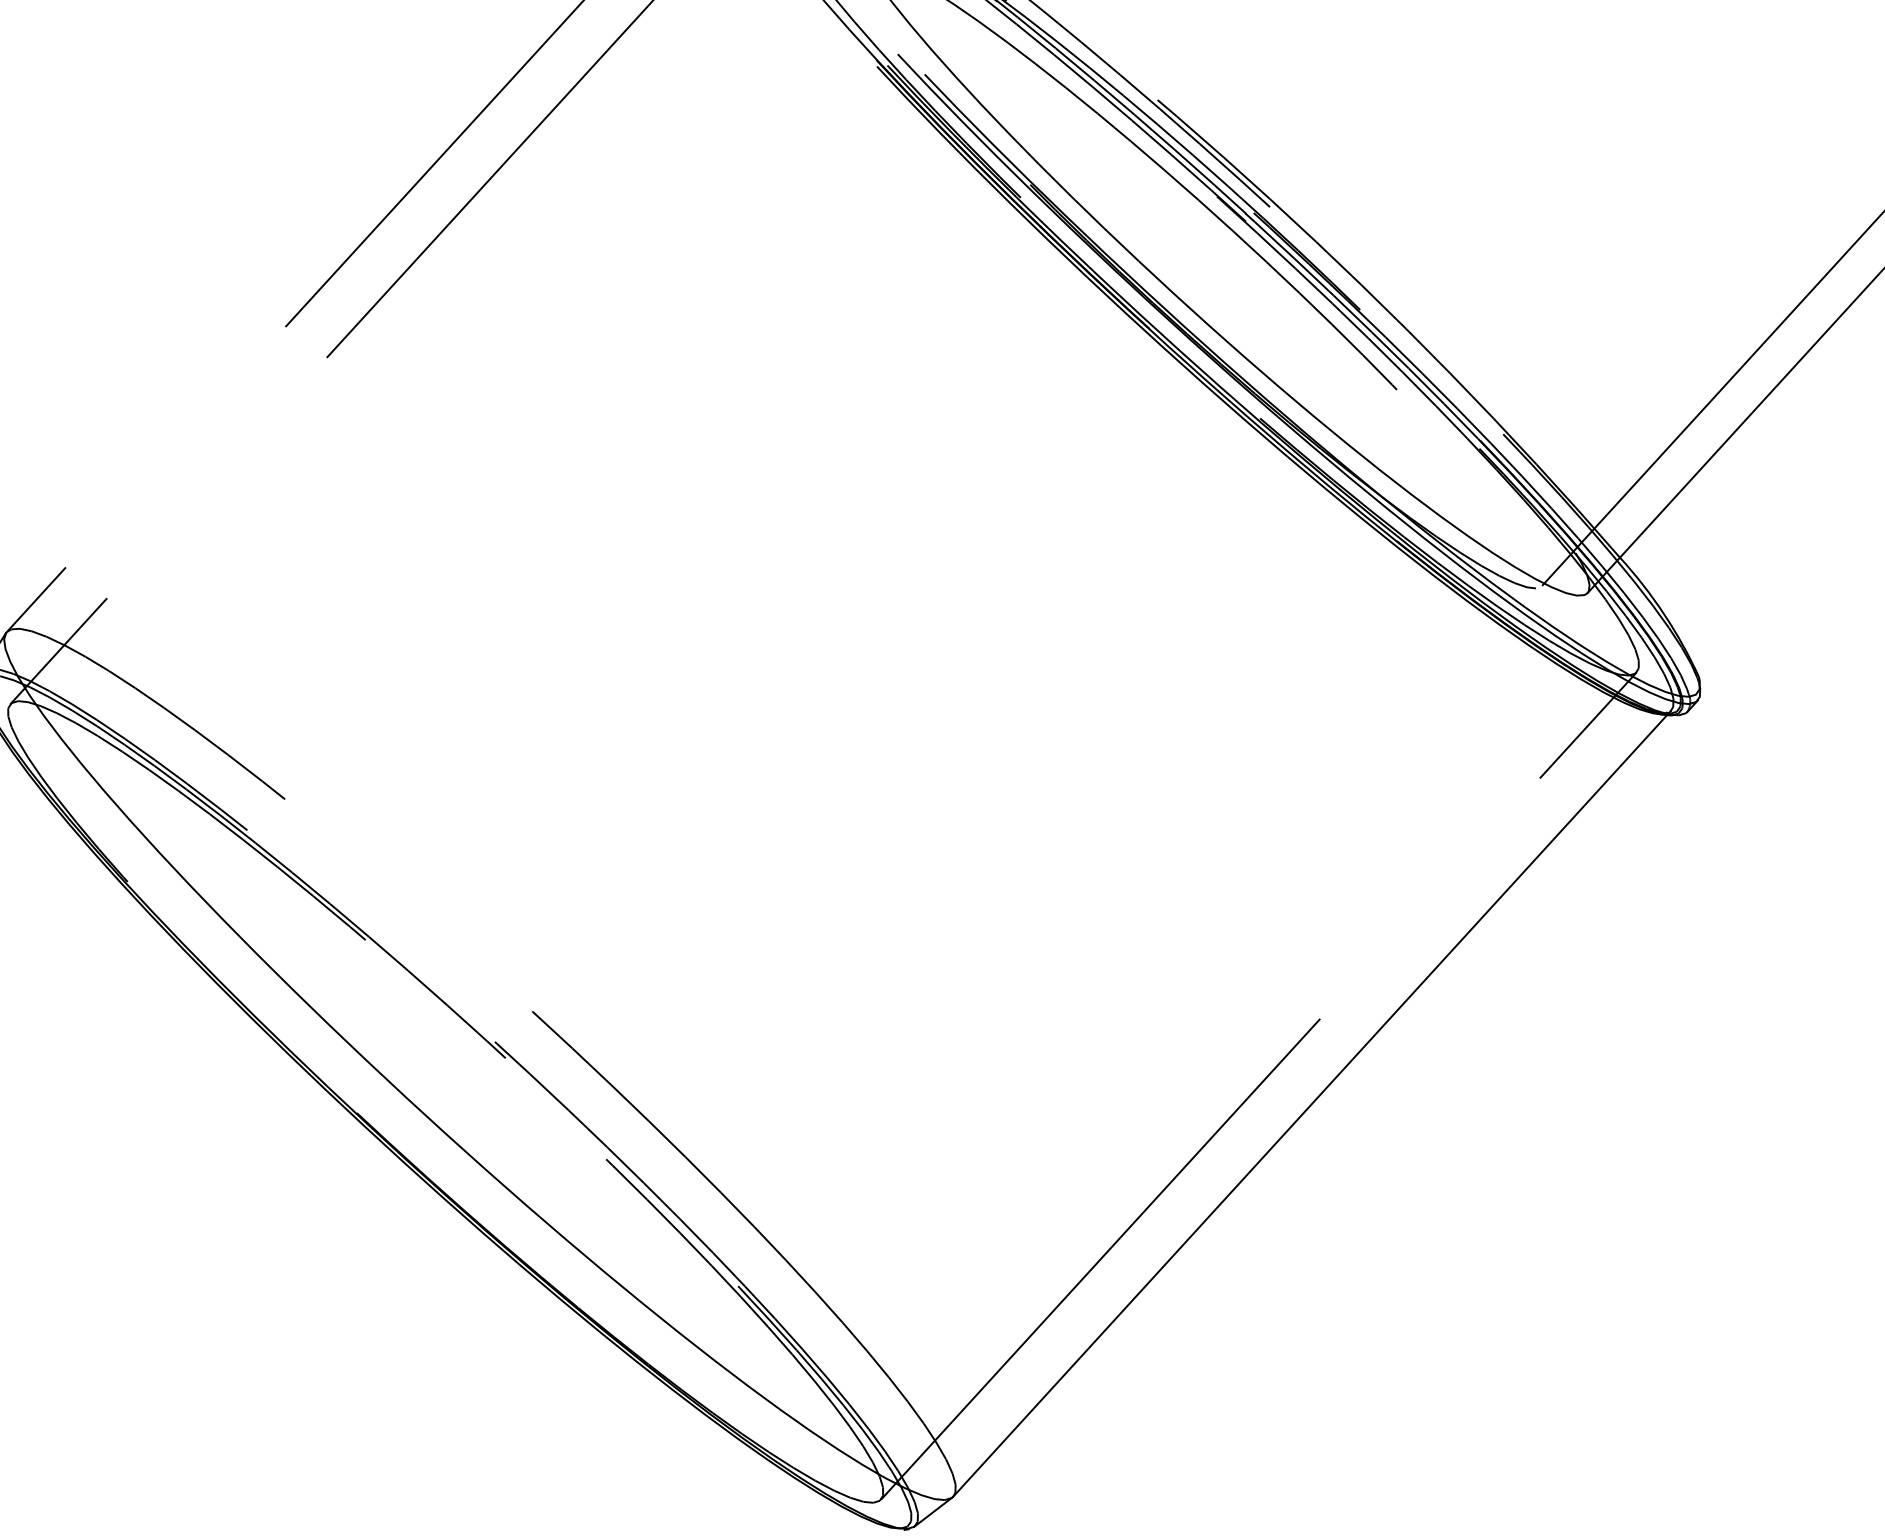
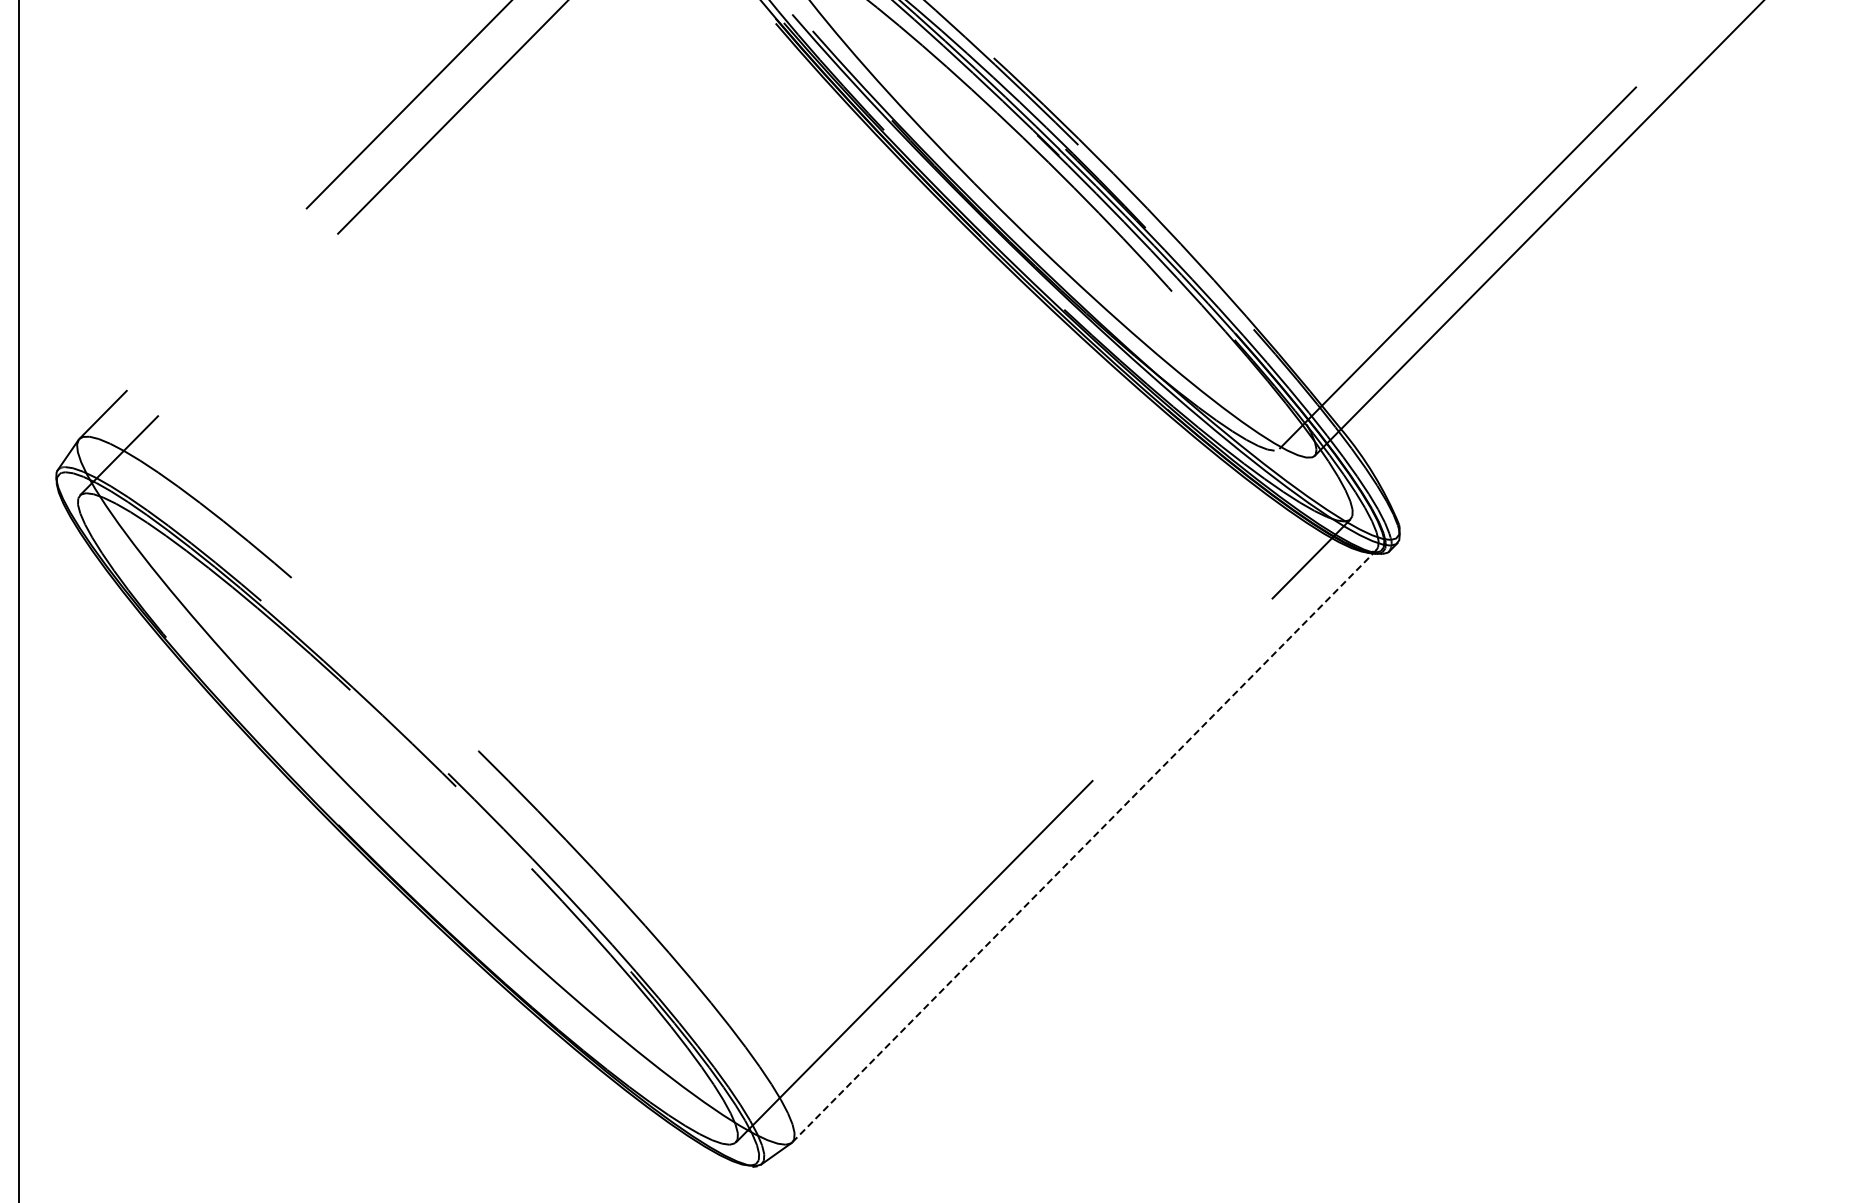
line: (1309, 1105) -> (1082, 847), solid -> dashed

